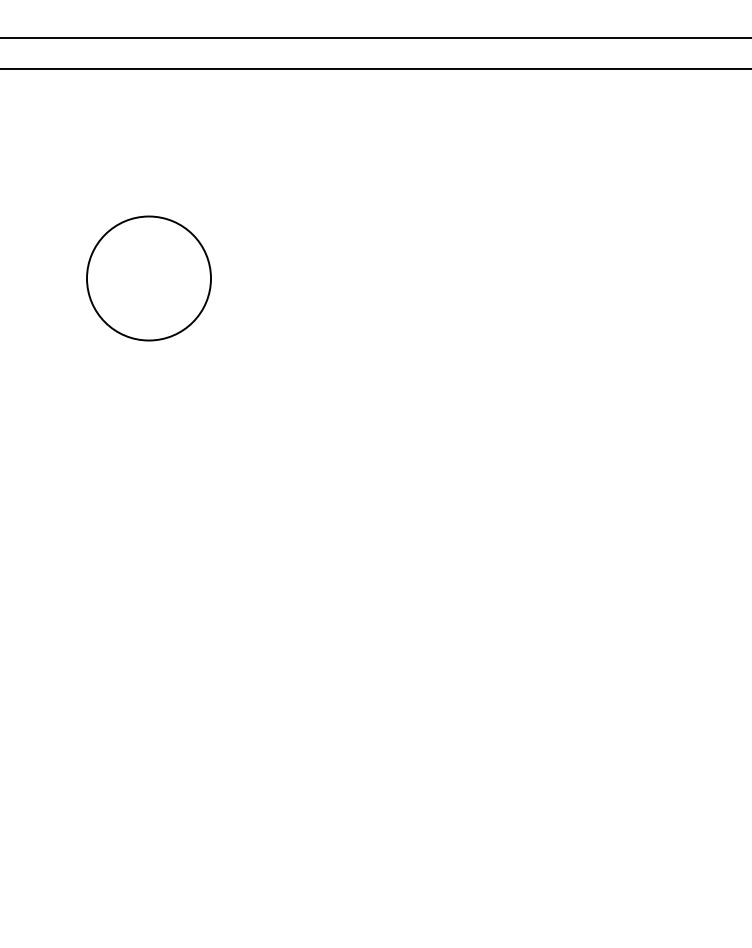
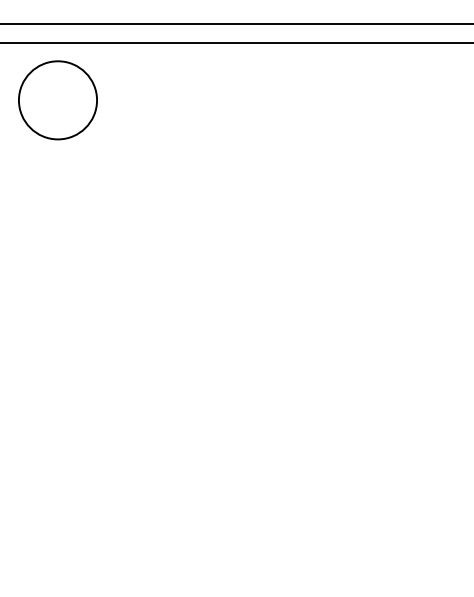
circle: (148, 278) -> (57, 100), moved

